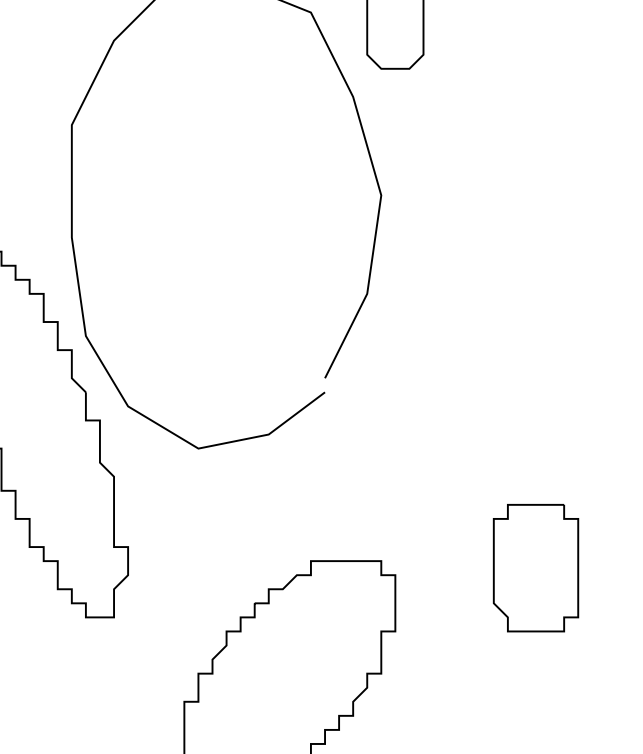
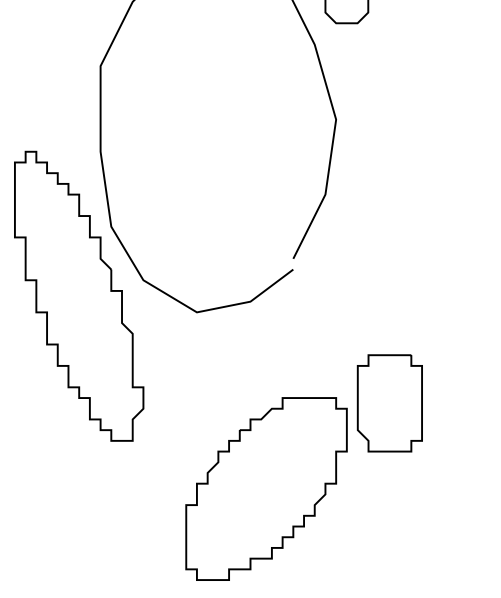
part: (535, 568) -> (389, 403), moved

